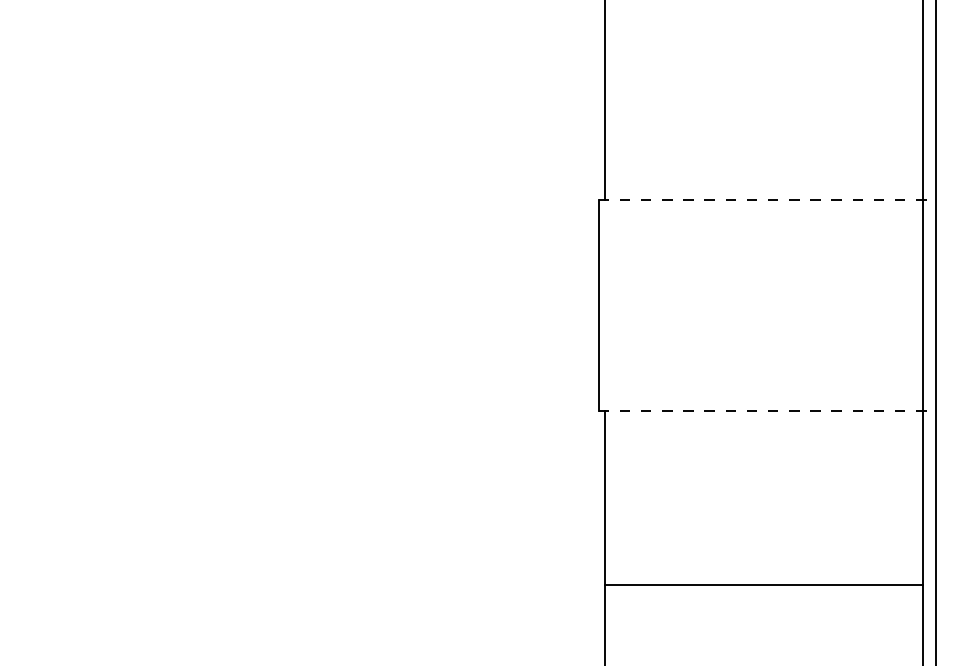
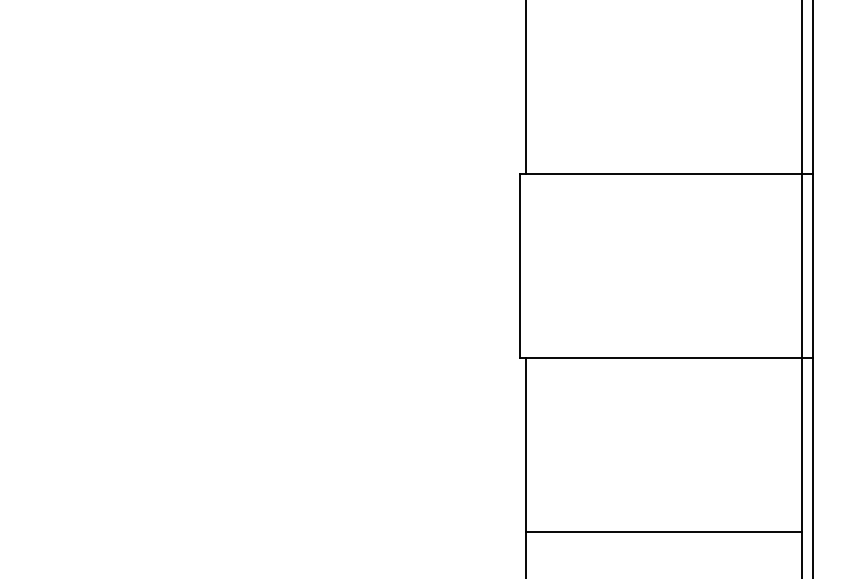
line: (767, 199) -> (666, 173), dashed -> solid
line: (767, 411) -> (666, 357), dashed -> solid
line: (763, 585) -> (663, 531), moved

